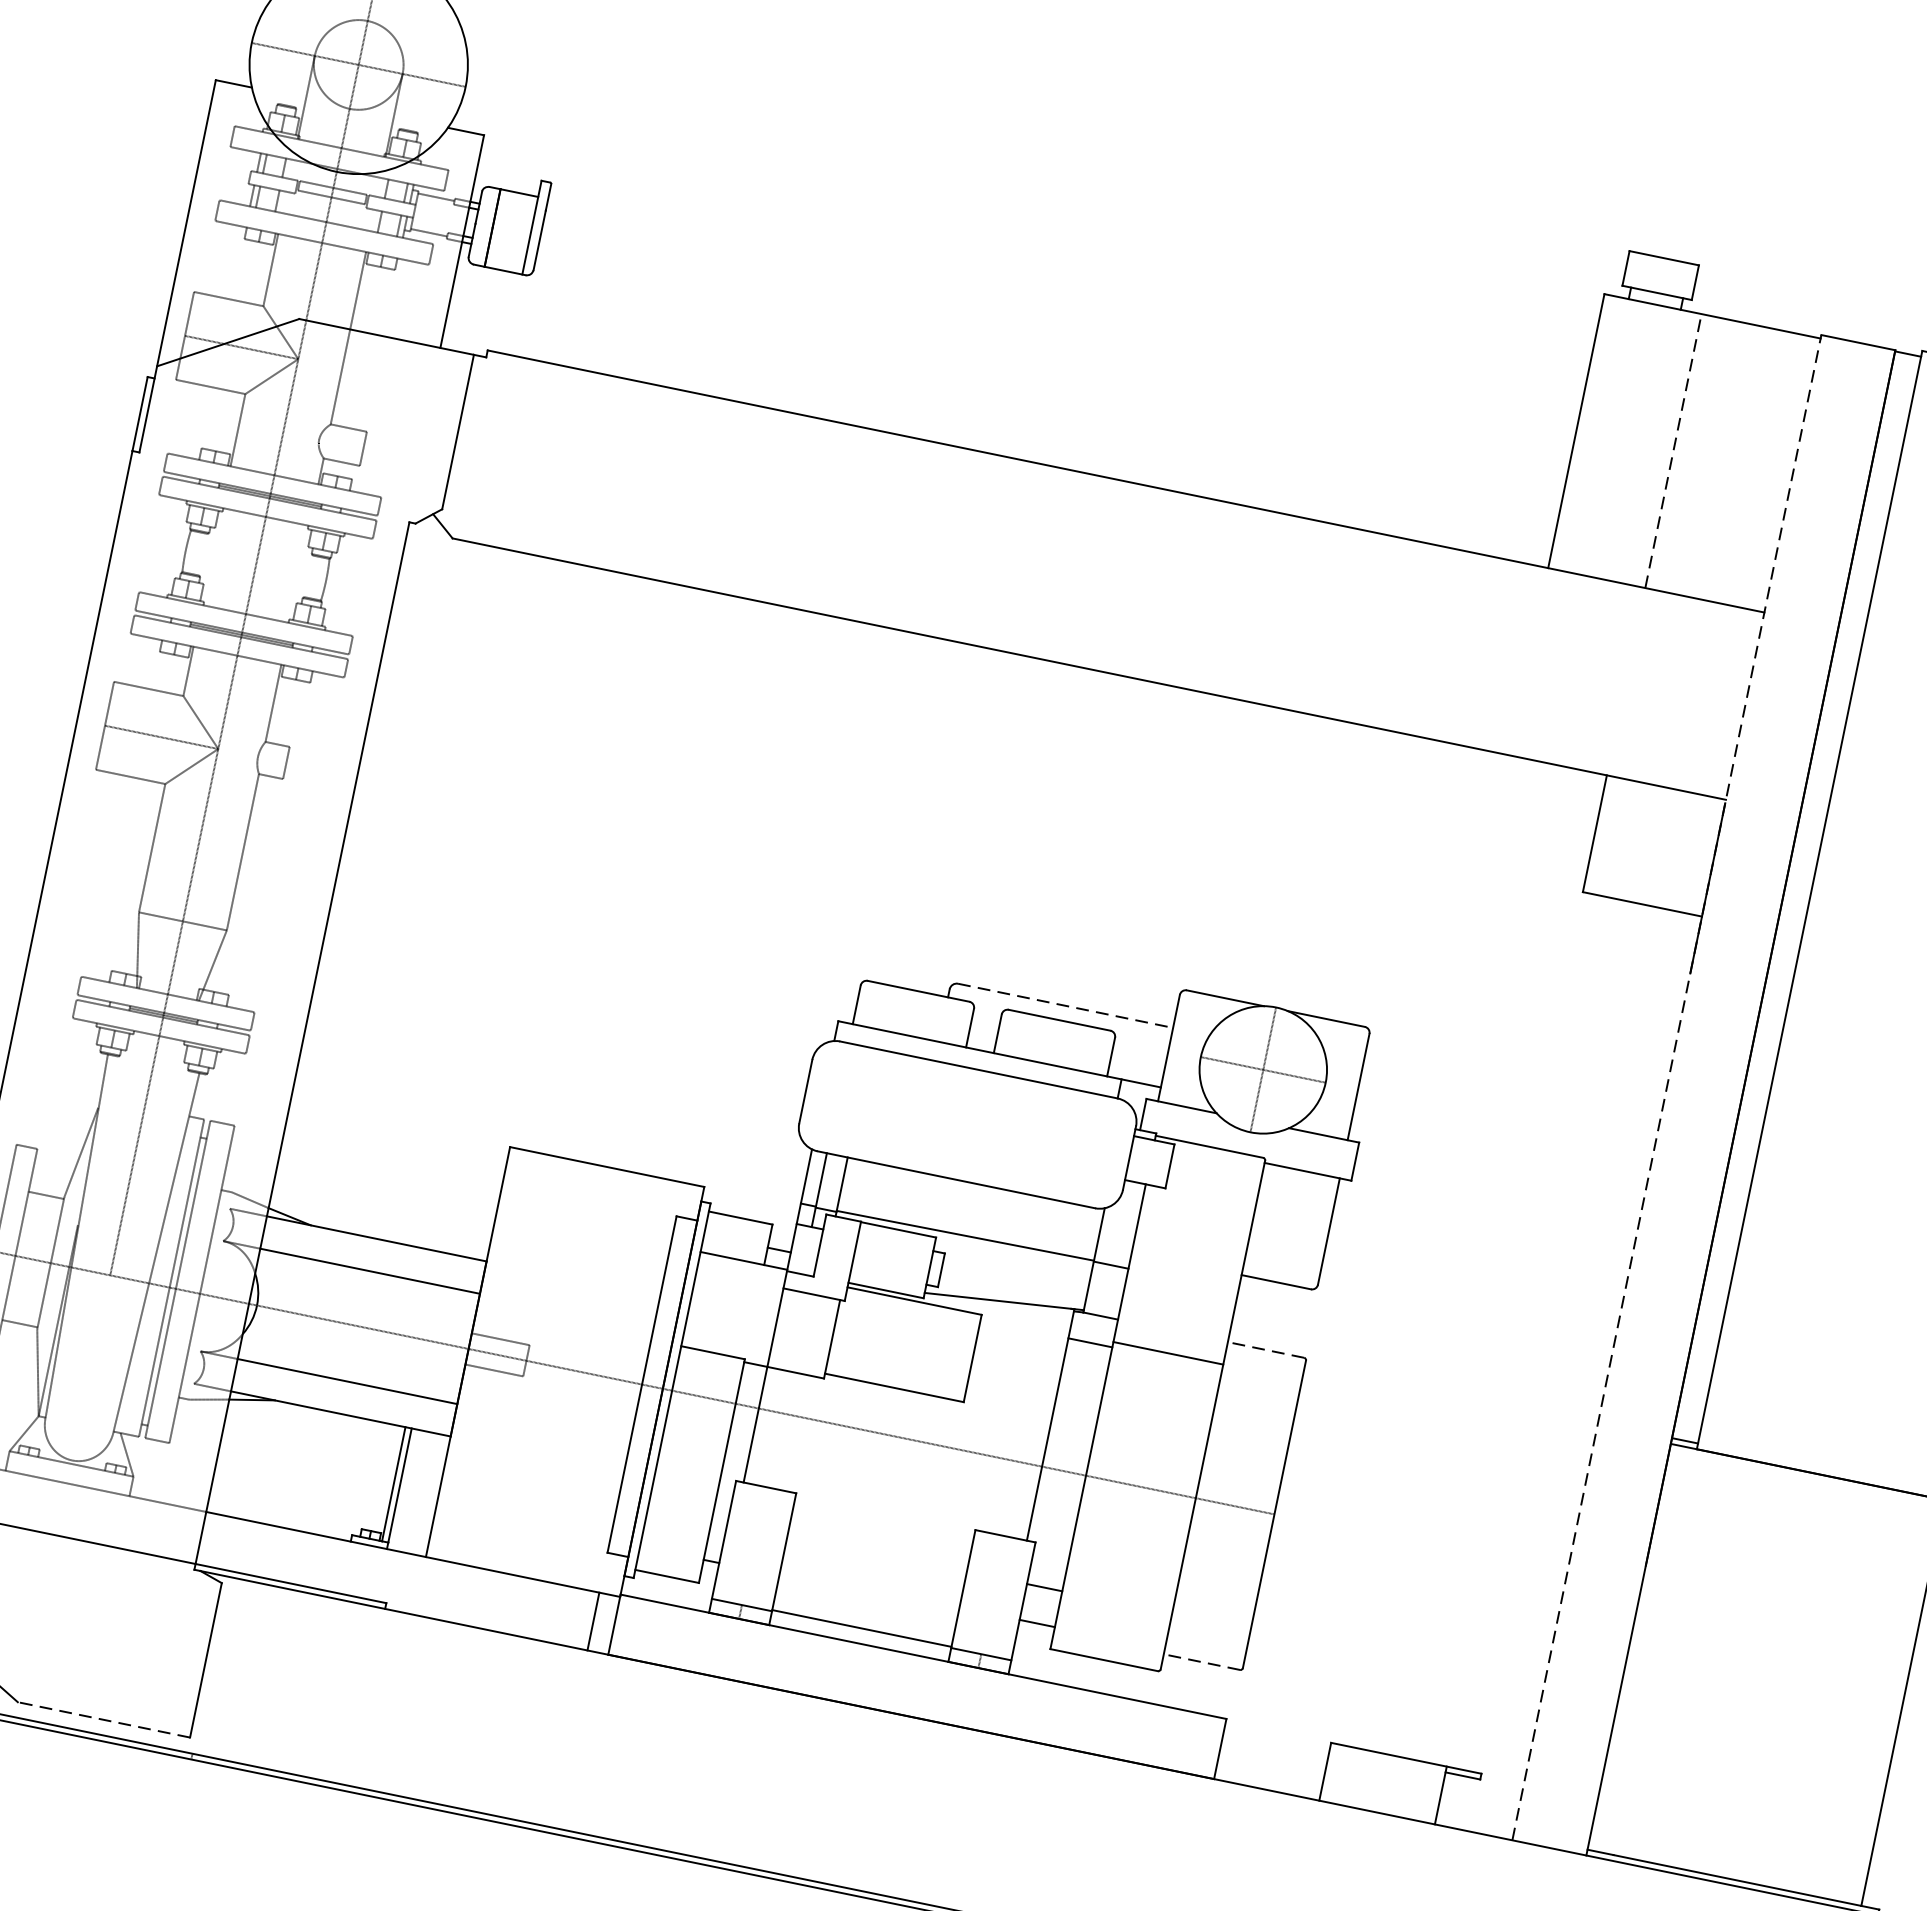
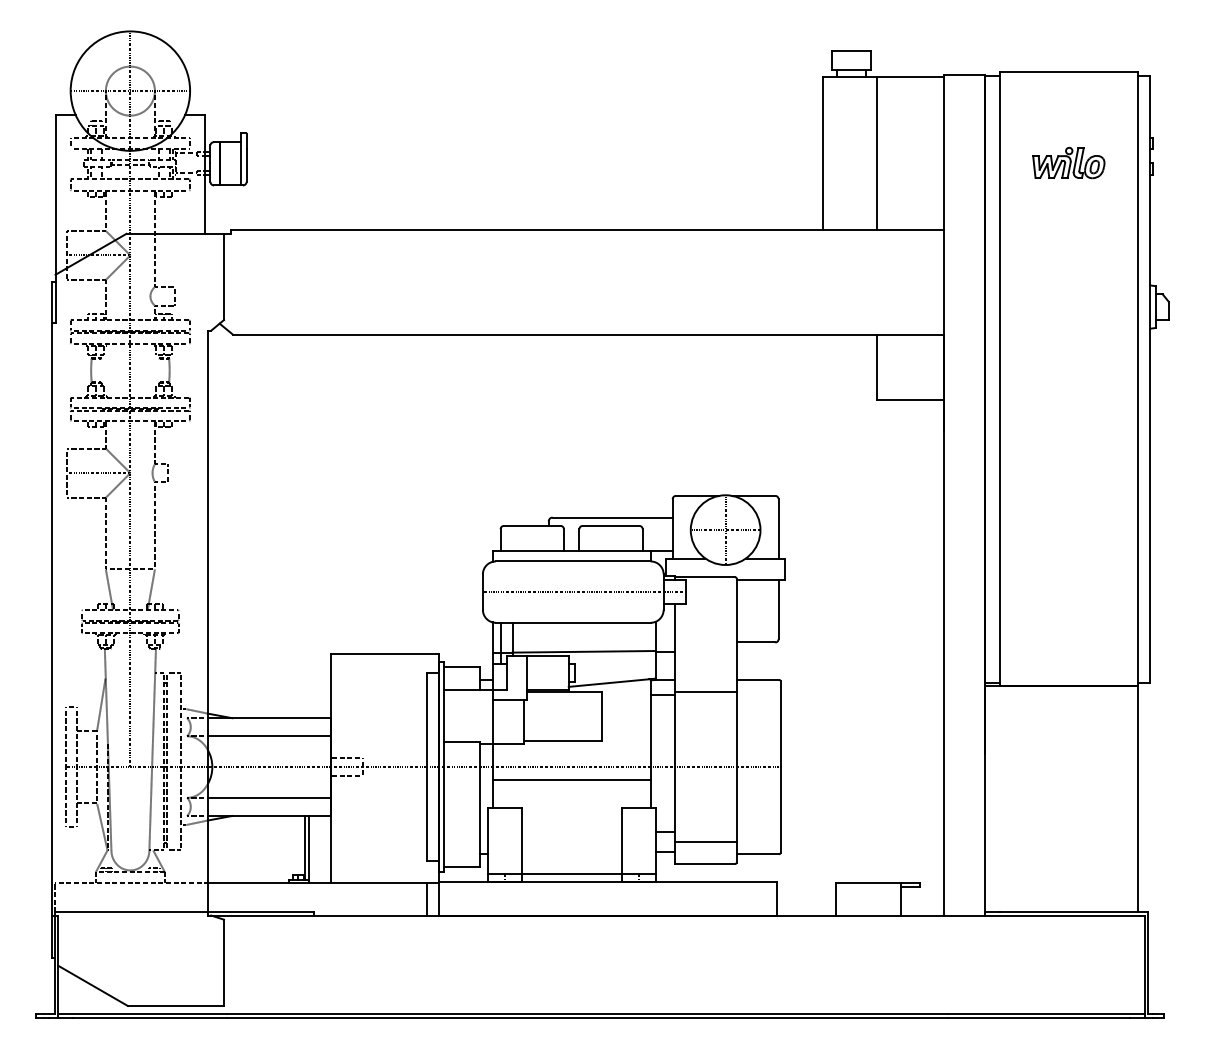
line: (1673, 451) -> (877, 153), dashed -> solid
line: (1067, 1006) -> (613, 517), dashed -> solid
line: (1666, 1086) -> (943, 494), dashed -> solid
line: (987, 1129) -> (584, 592), added
line: (1265, 1349) -> (757, 679), dashed -> solid
line: (895, 1459) -> (571, 779), added
line: (1112, 1621) -> (705, 842), added
line: (1201, 1662) -> (757, 854), dashed -> solid
line: (103, 1718) -> (175, 1005), dashed -> solid

